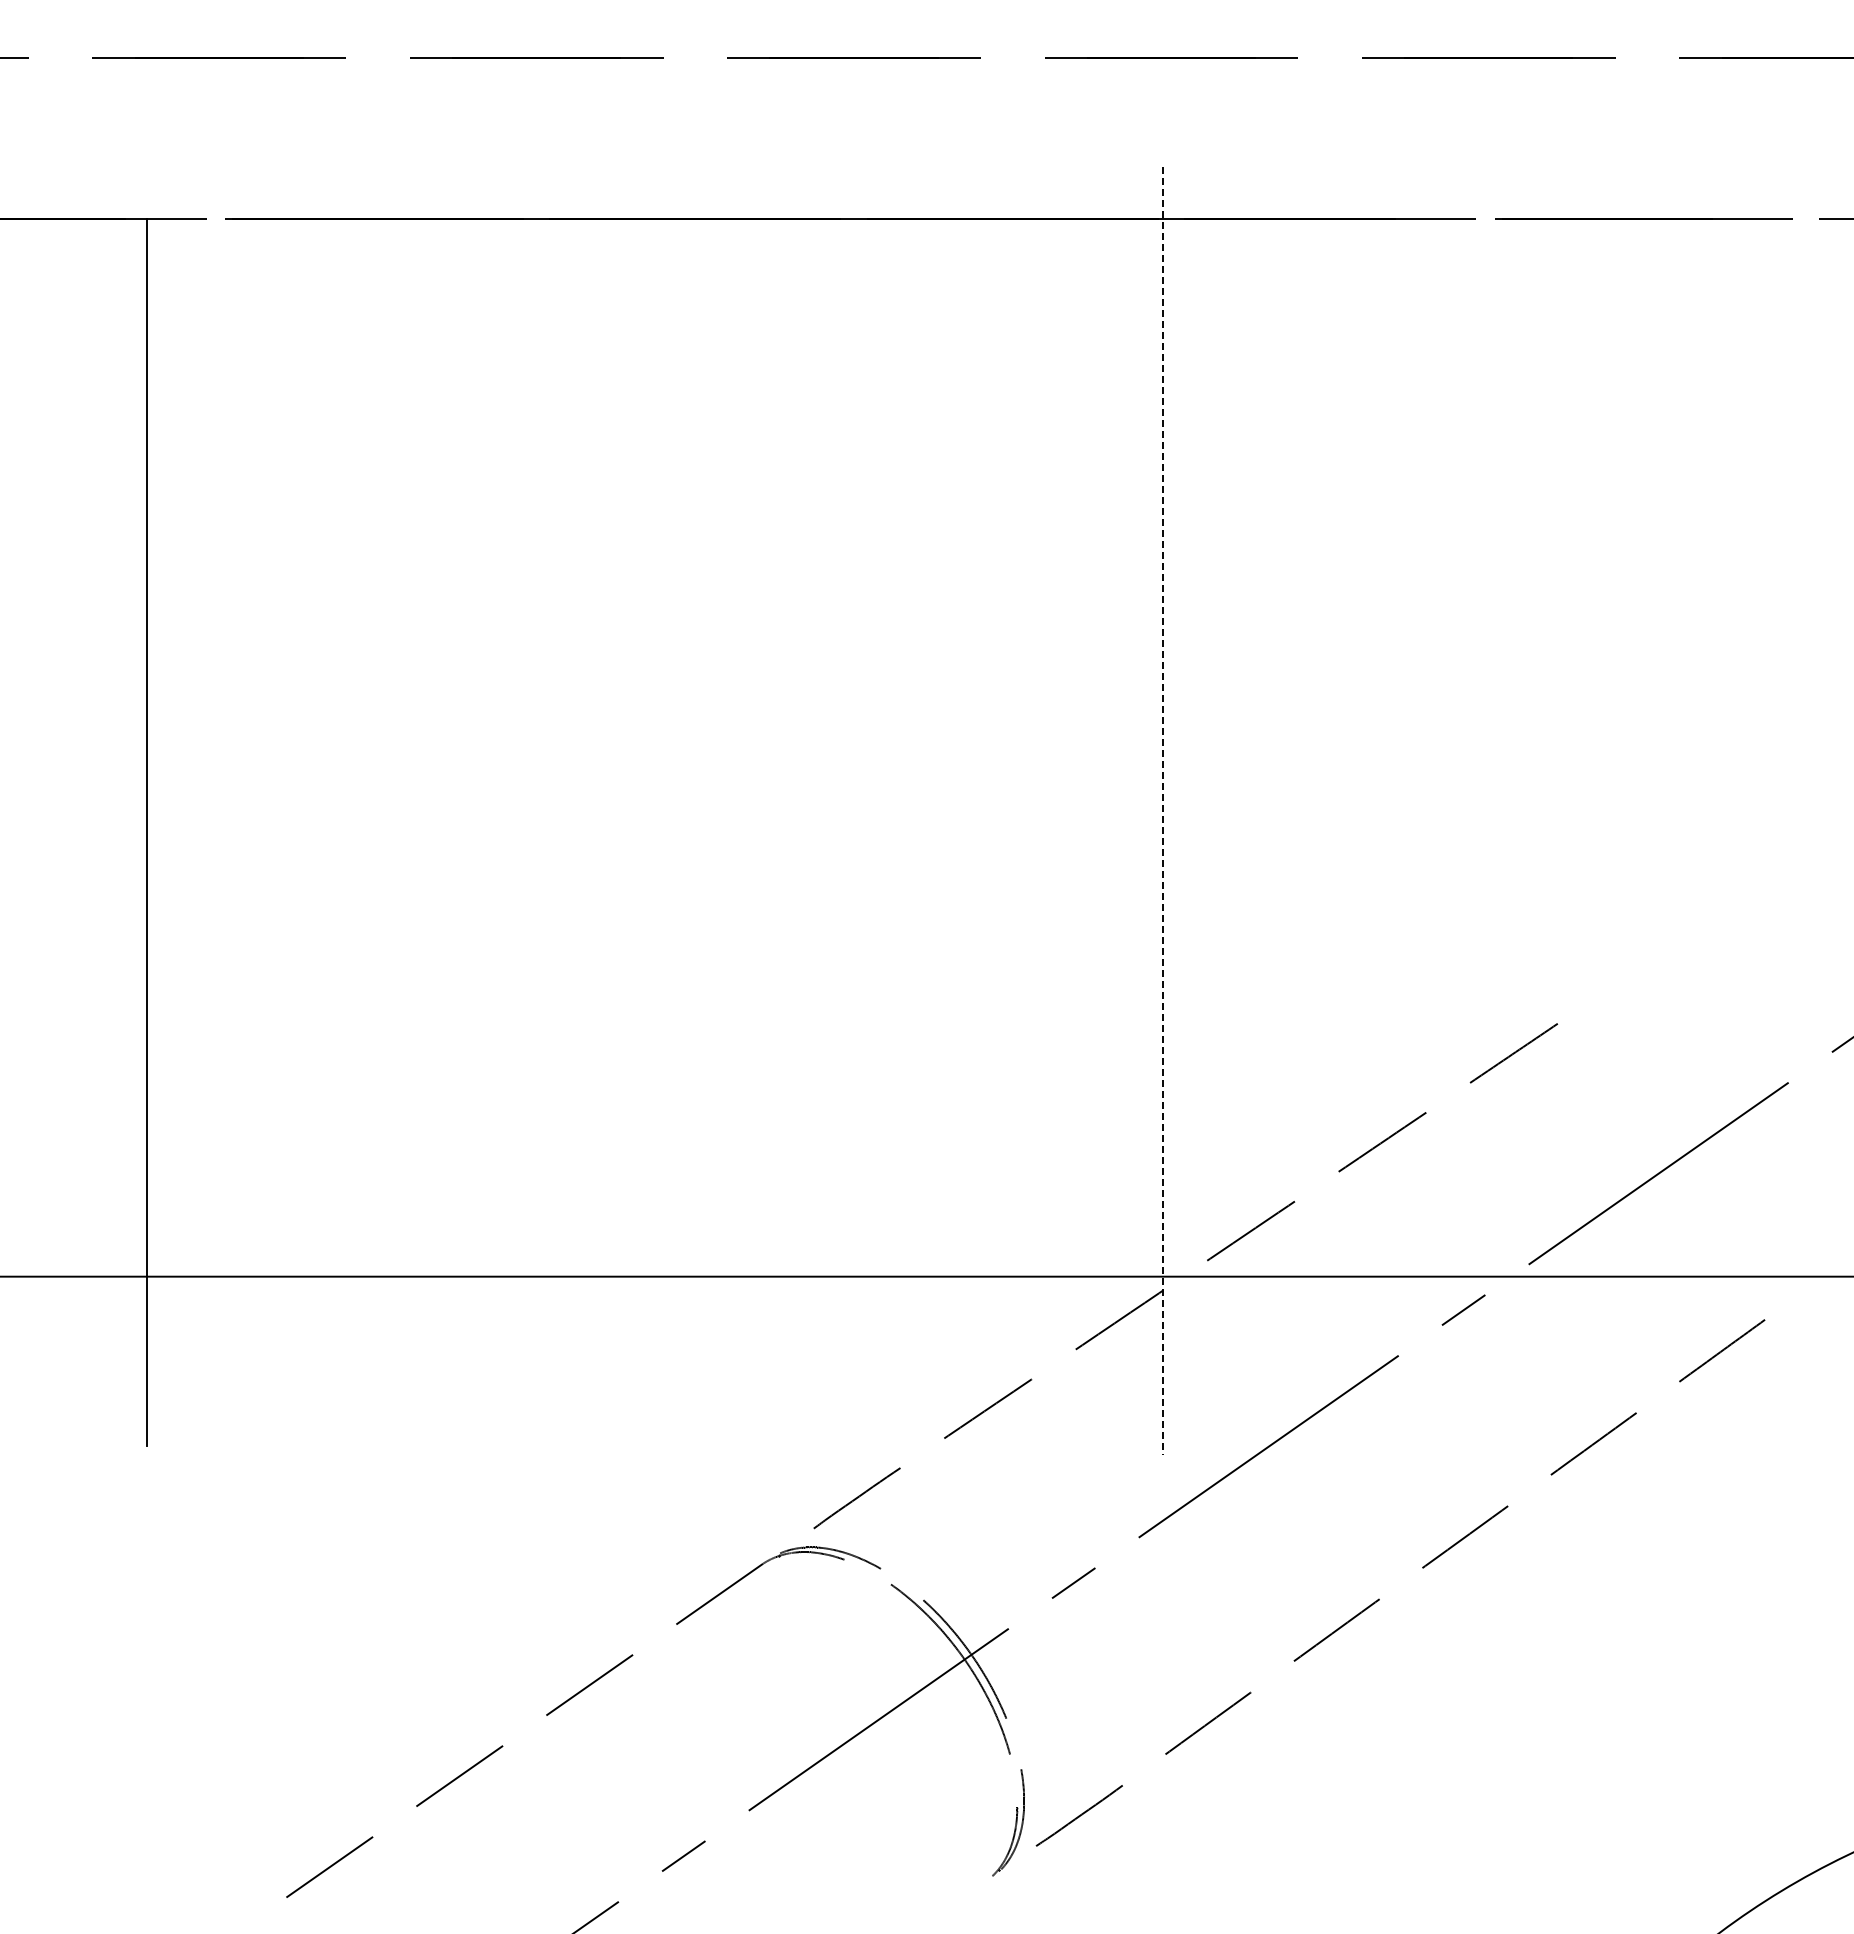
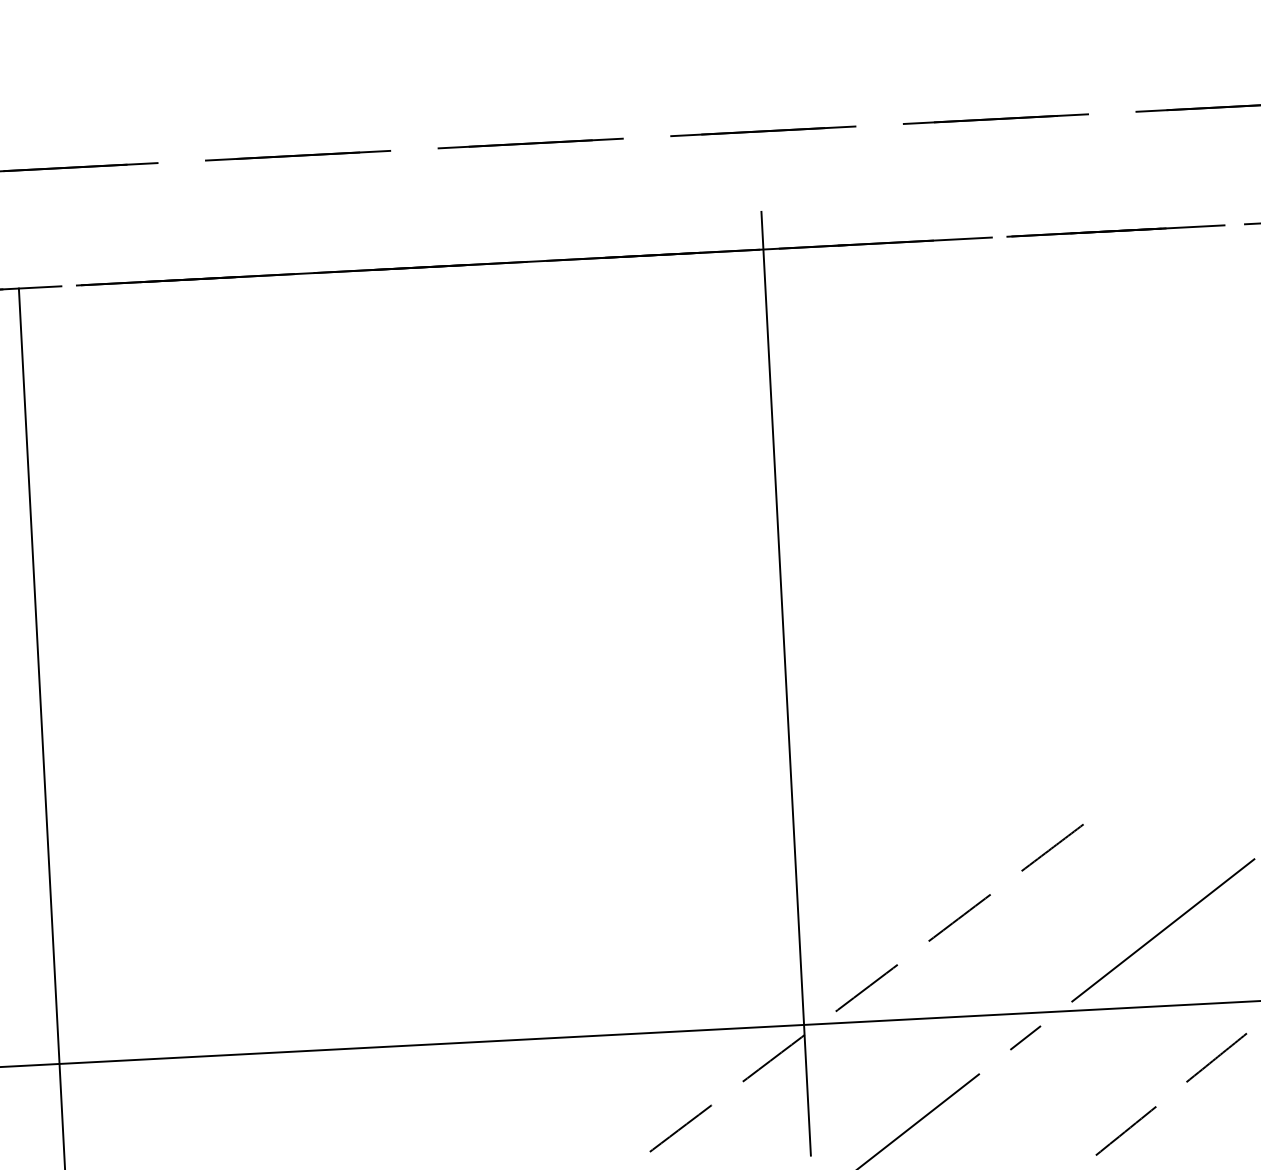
line: (1163, 811) -> (786, 683), dashed -> solid

